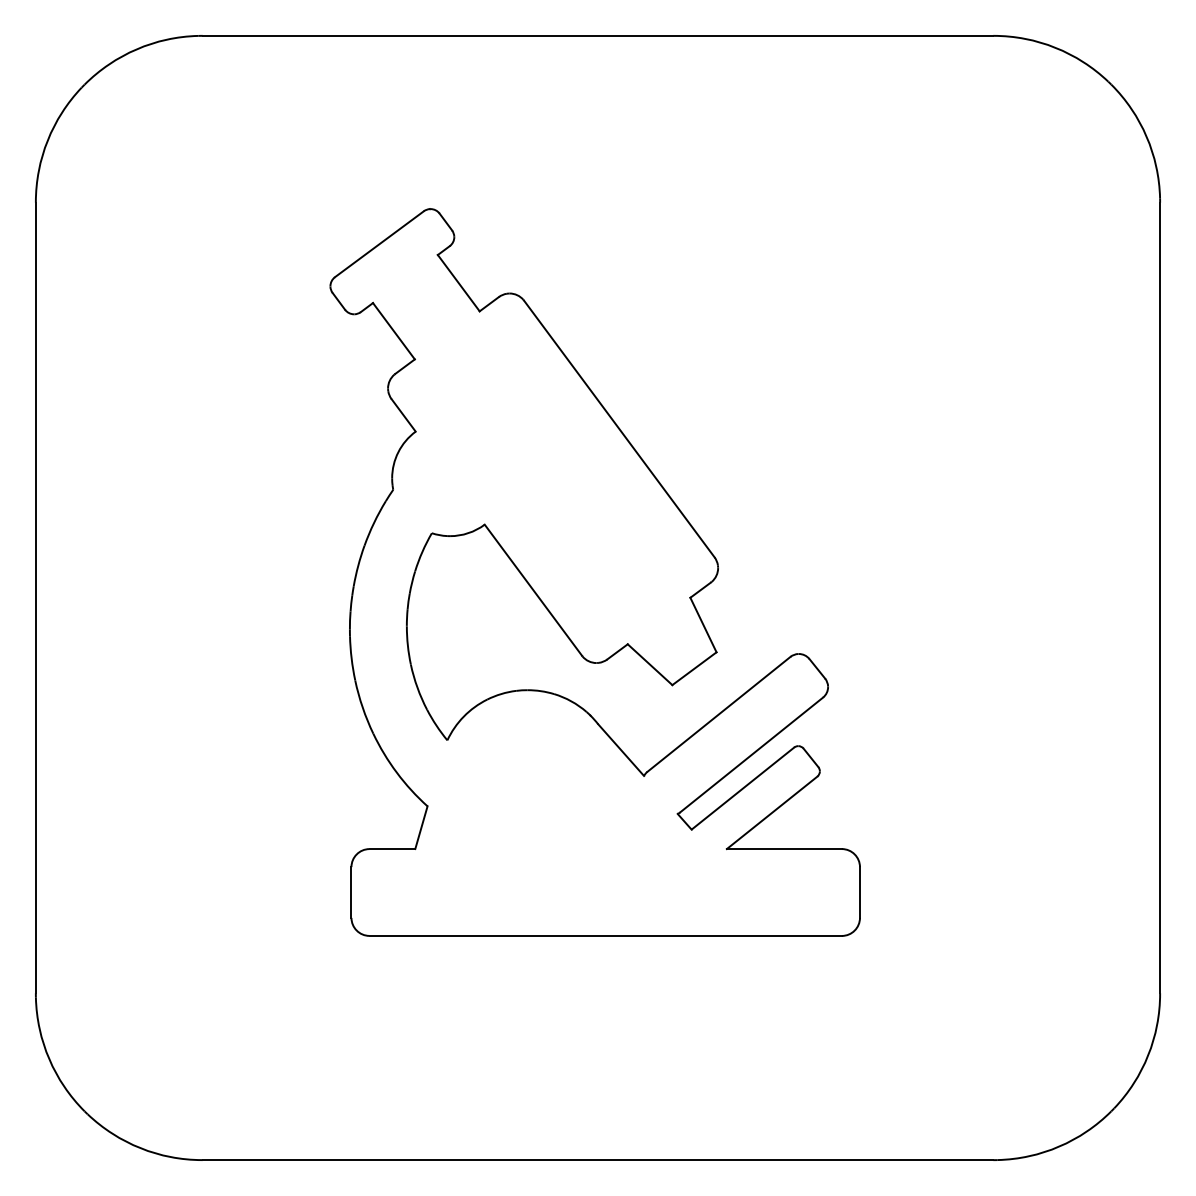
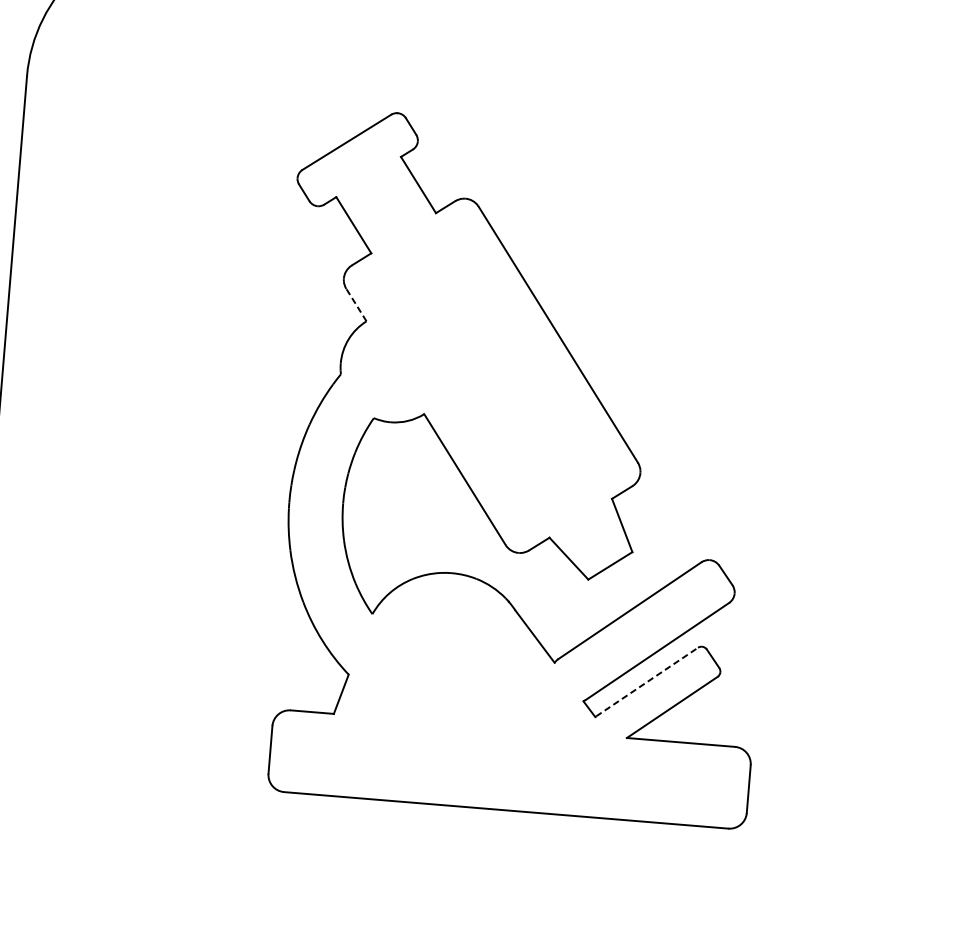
line: (403, 414) -> (356, 304), solid -> dashed
line: (743, 787) -> (647, 681), solid -> dashed

